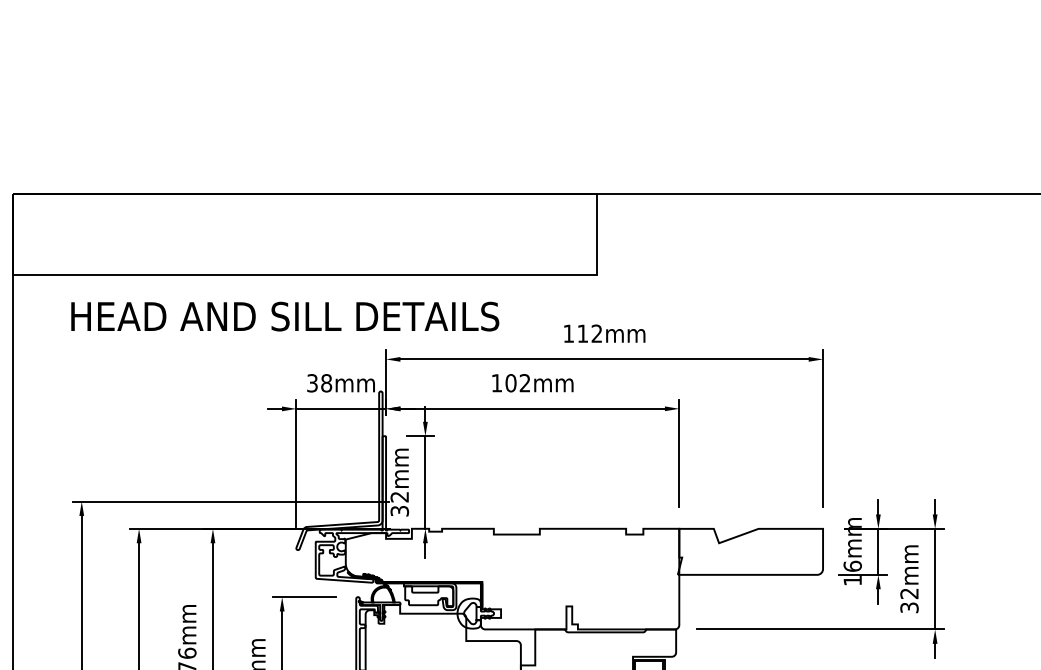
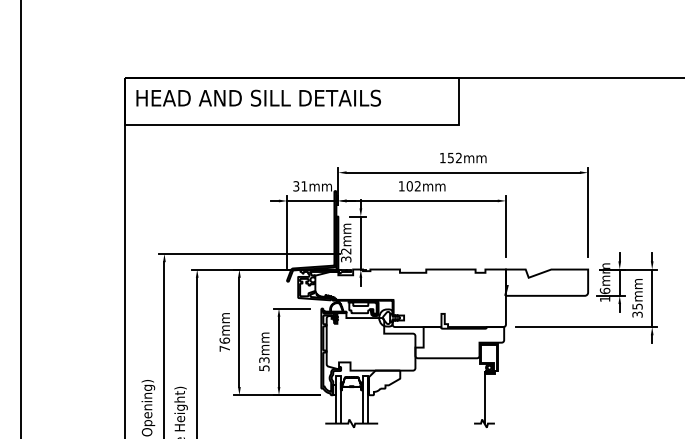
text: (284, 315) -> (258, 97), moved
text: (582, 334) -> (450, 158), 112mm -> 152mm
text: (326, 383) -> (304, 186), 38mm -> 31mm
text: (909, 593) -> (637, 306), 32mm -> 35mm

